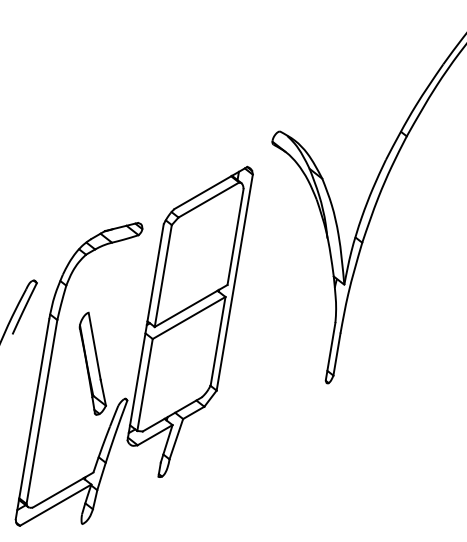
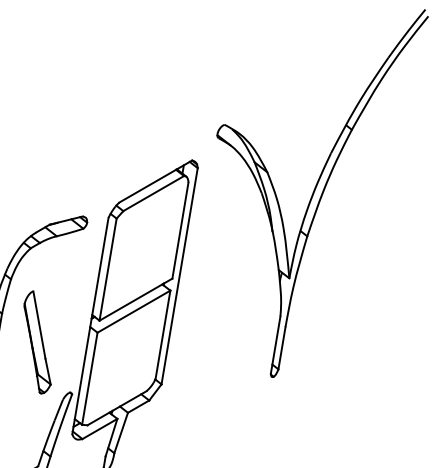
part: (92, 363) -> (37, 342), moved

